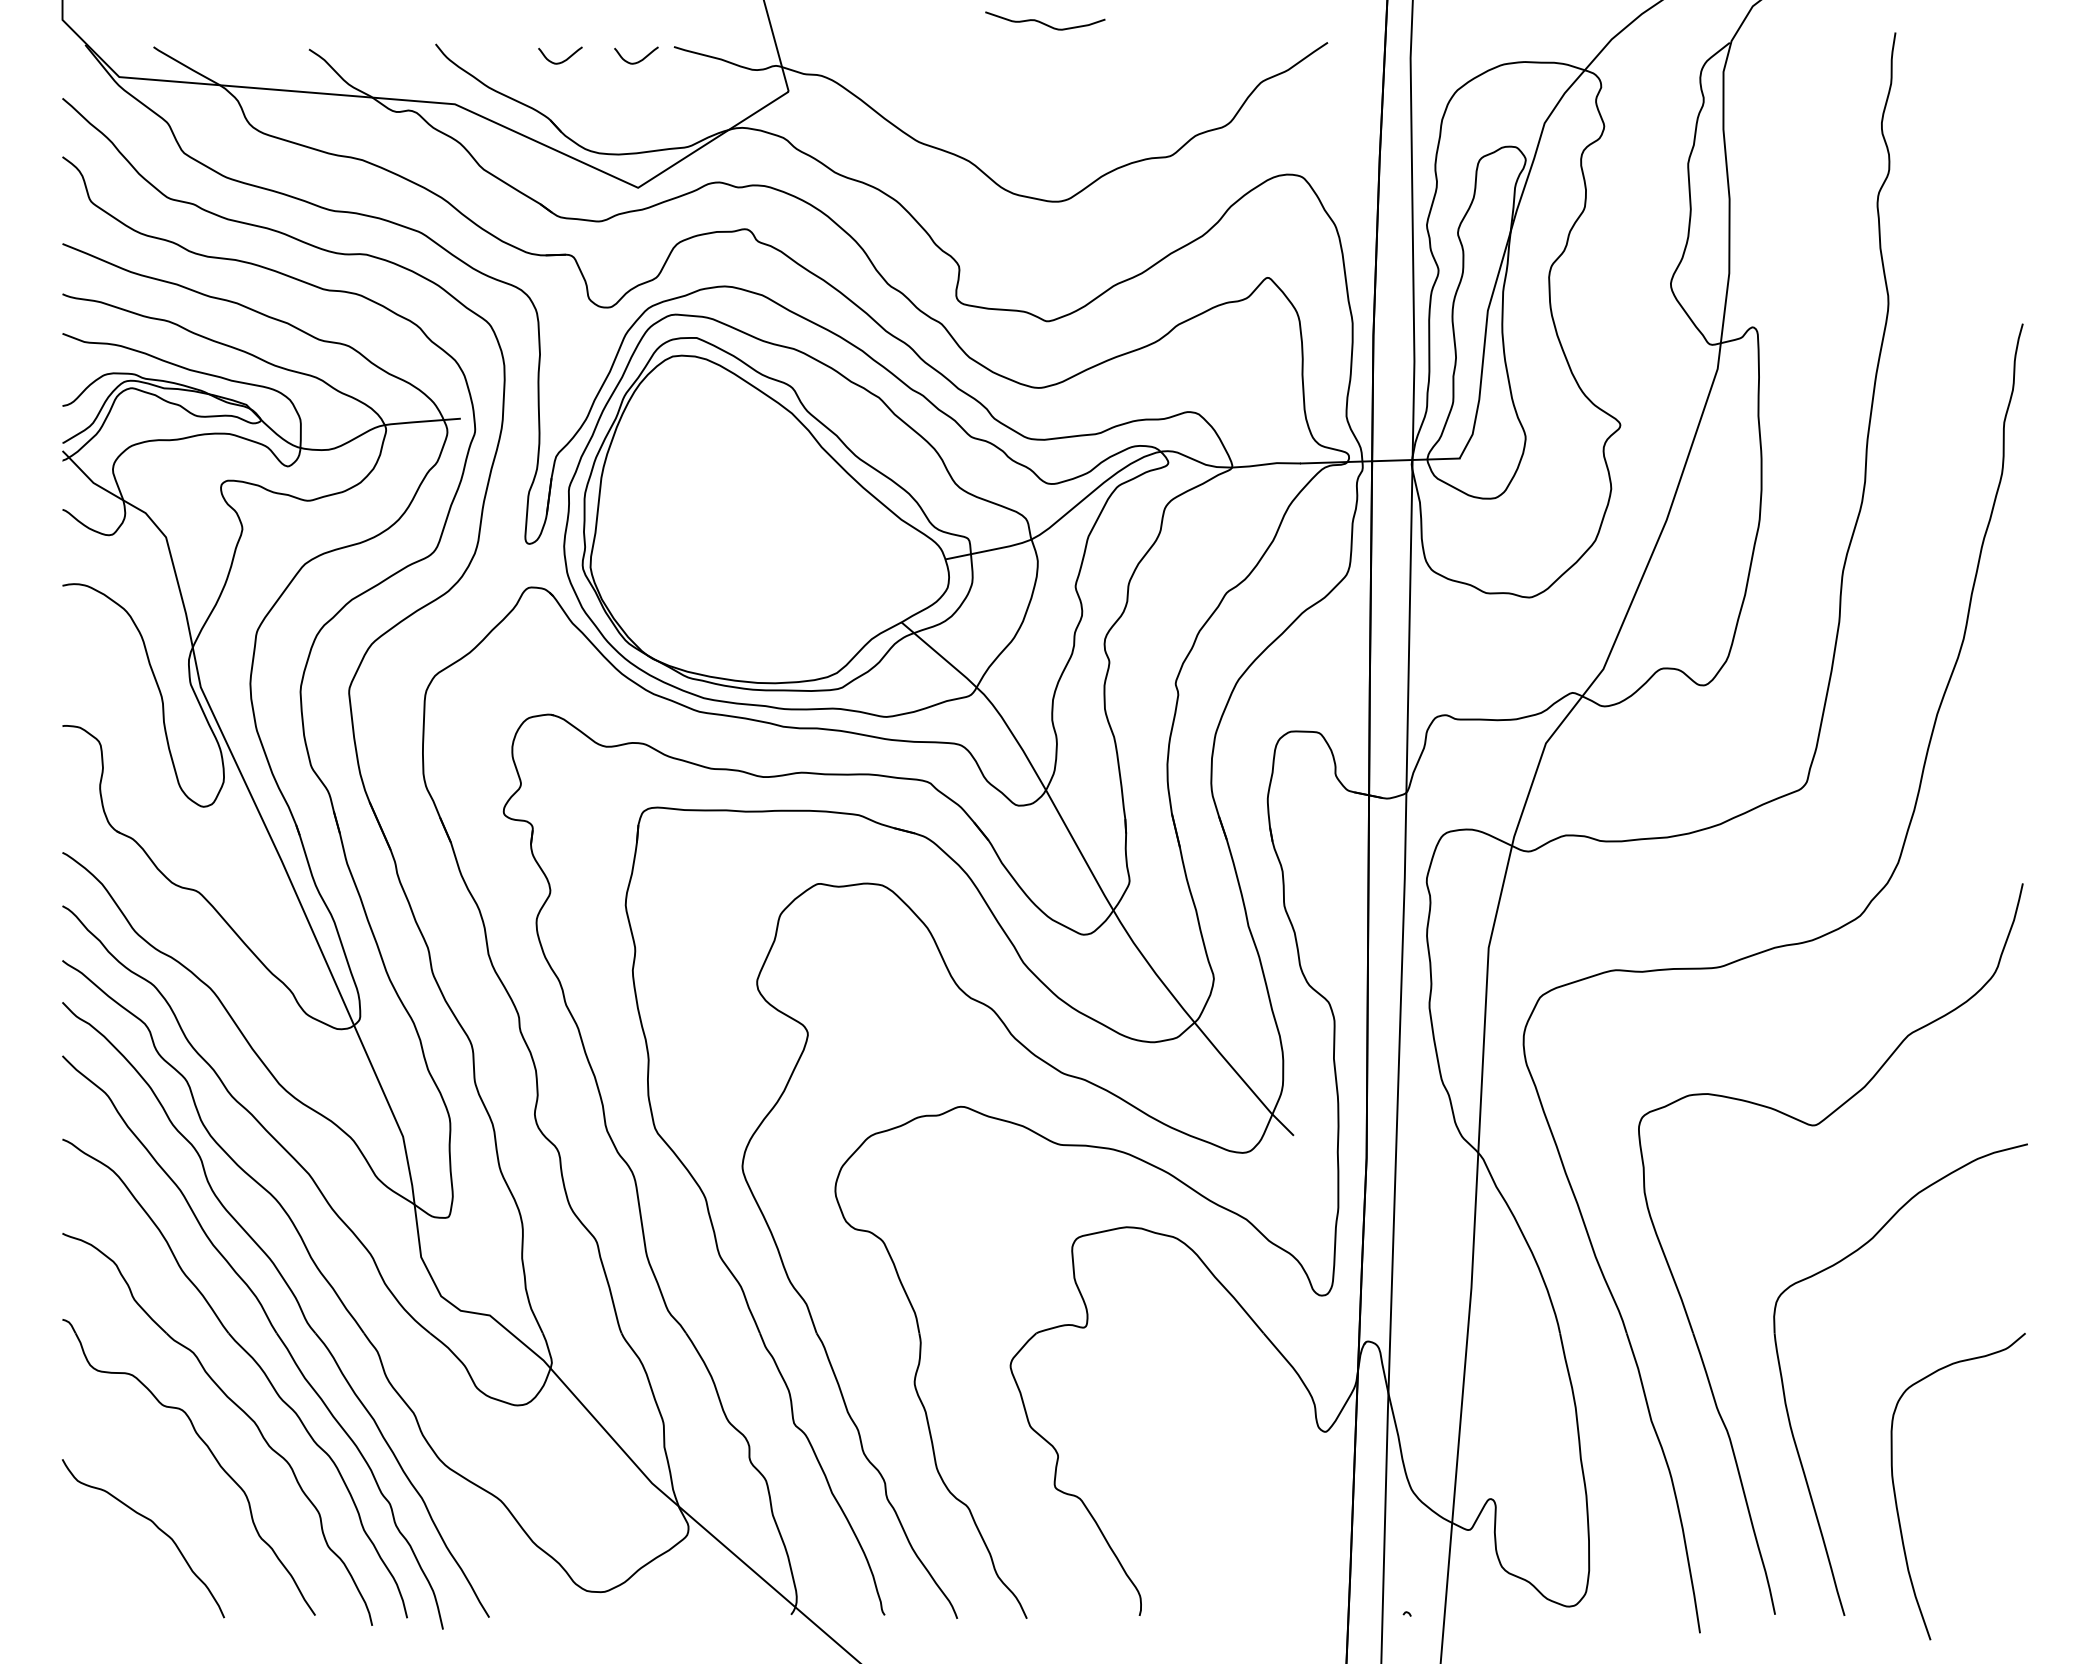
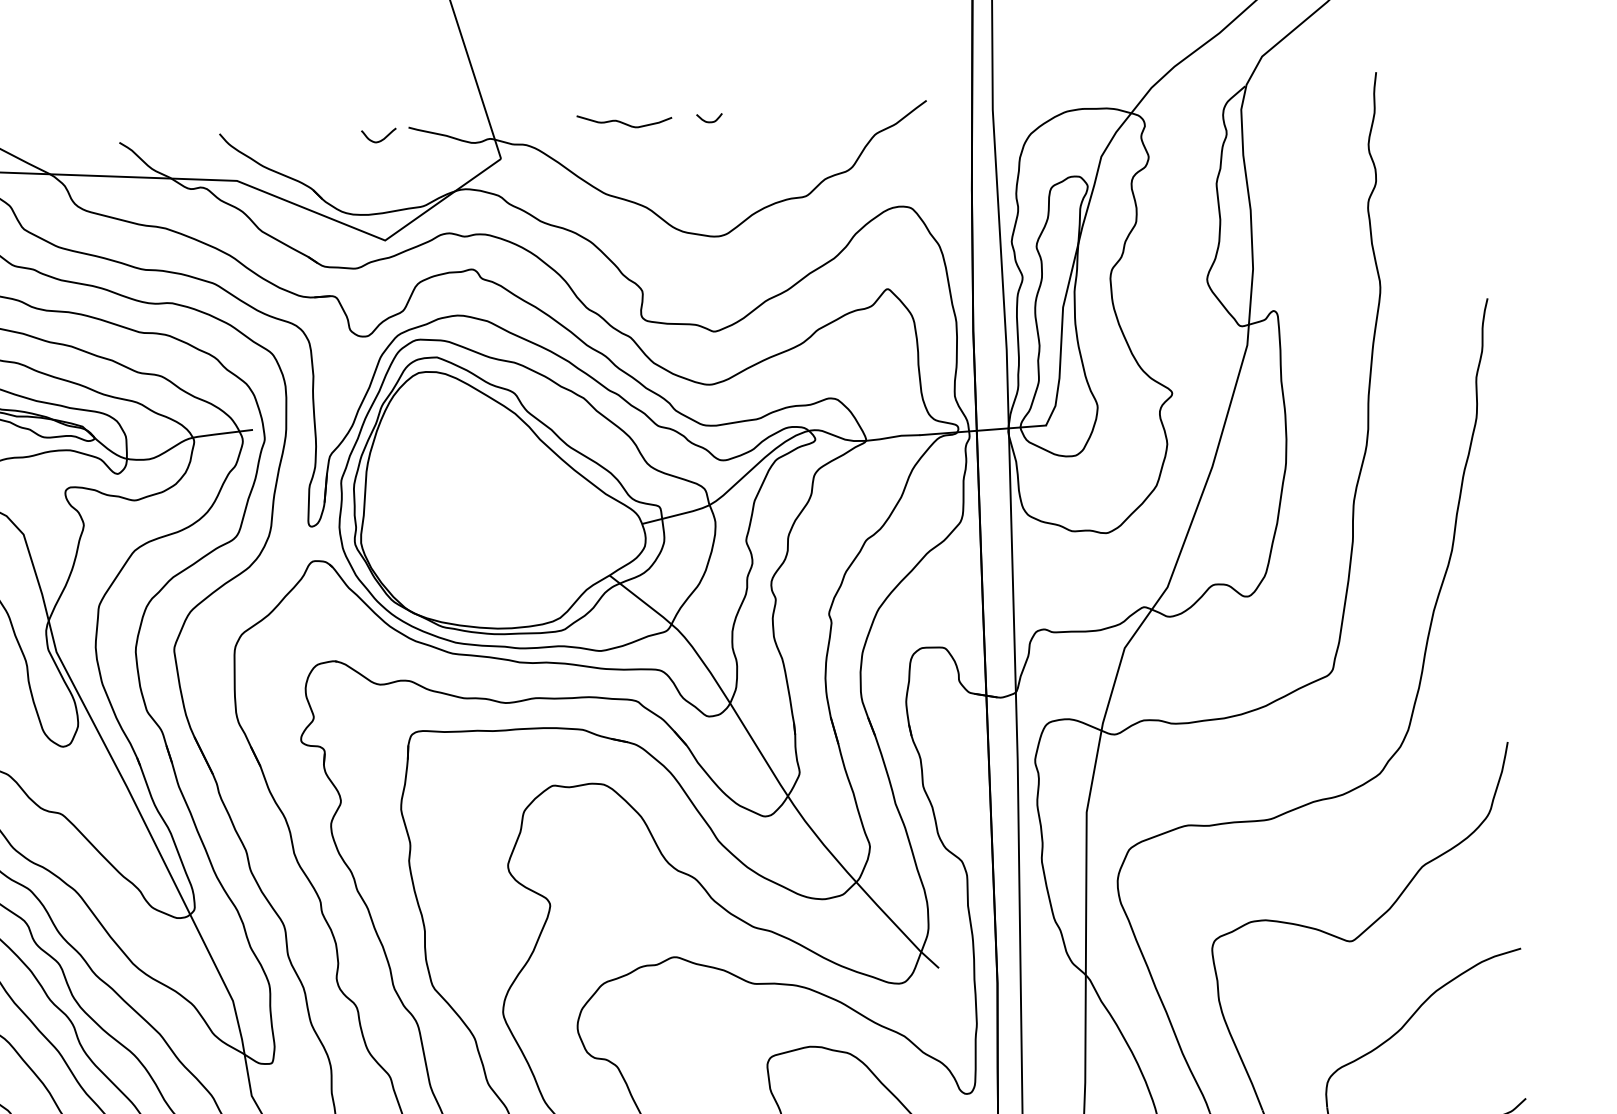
curve: (1043, 22) -> (623, 122), moved
curve: (1053, 56) -> (709, 121), added
curve: (563, 60) -> (321, 142), removed

